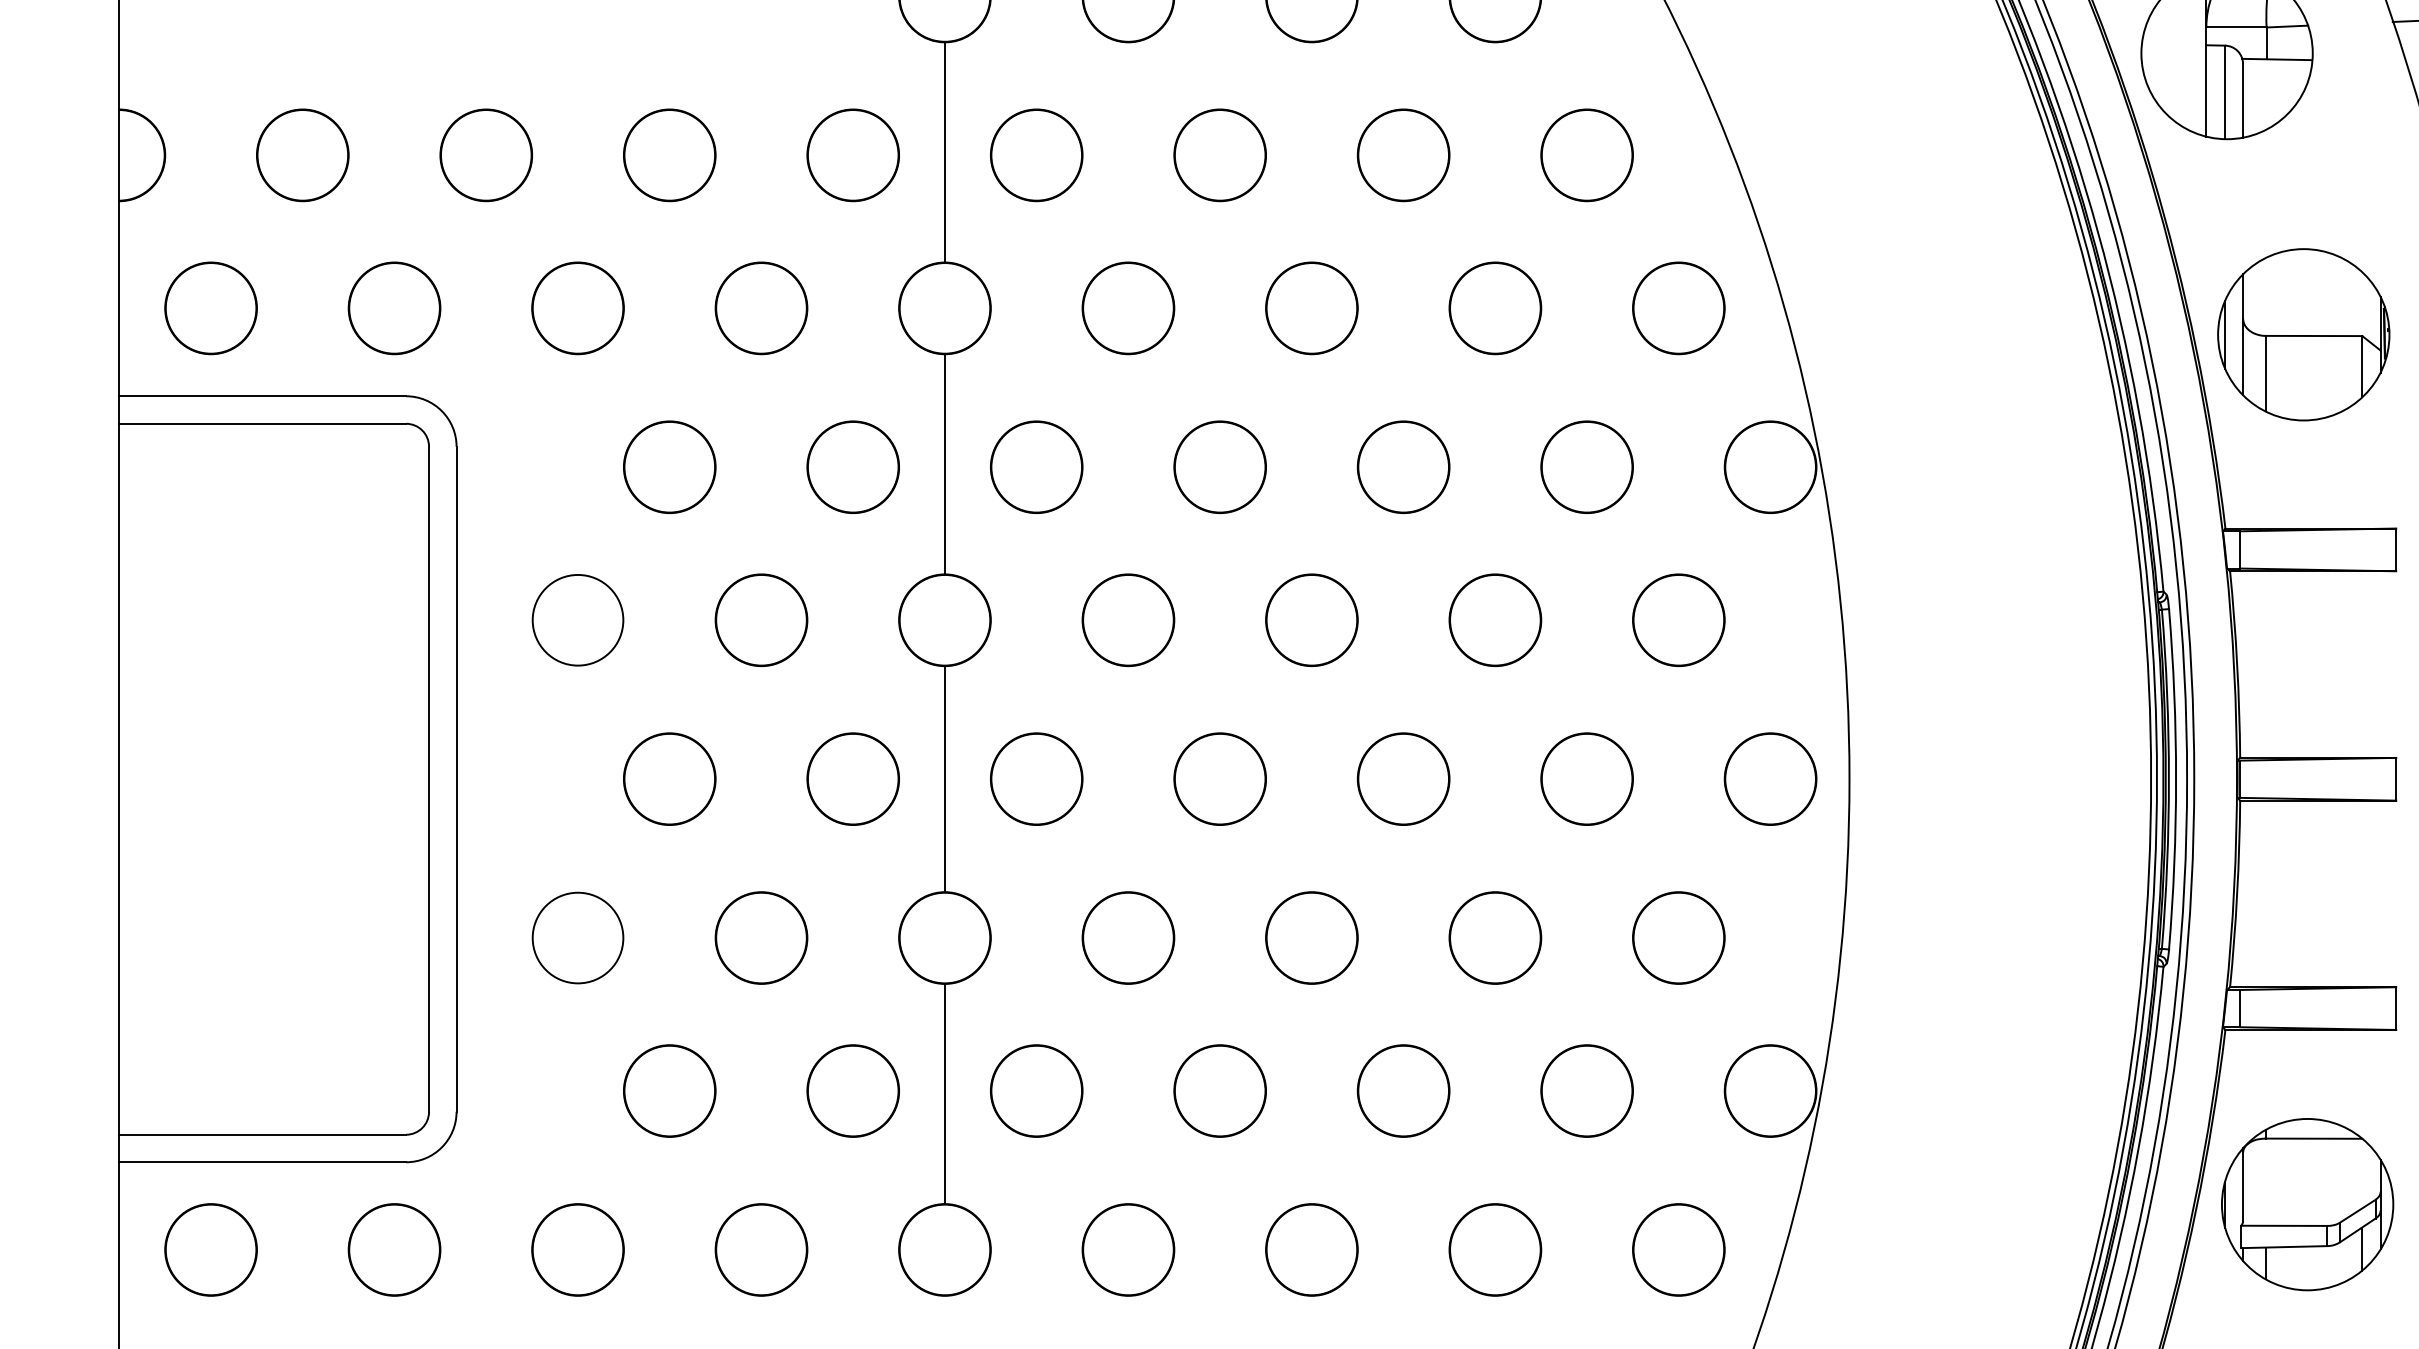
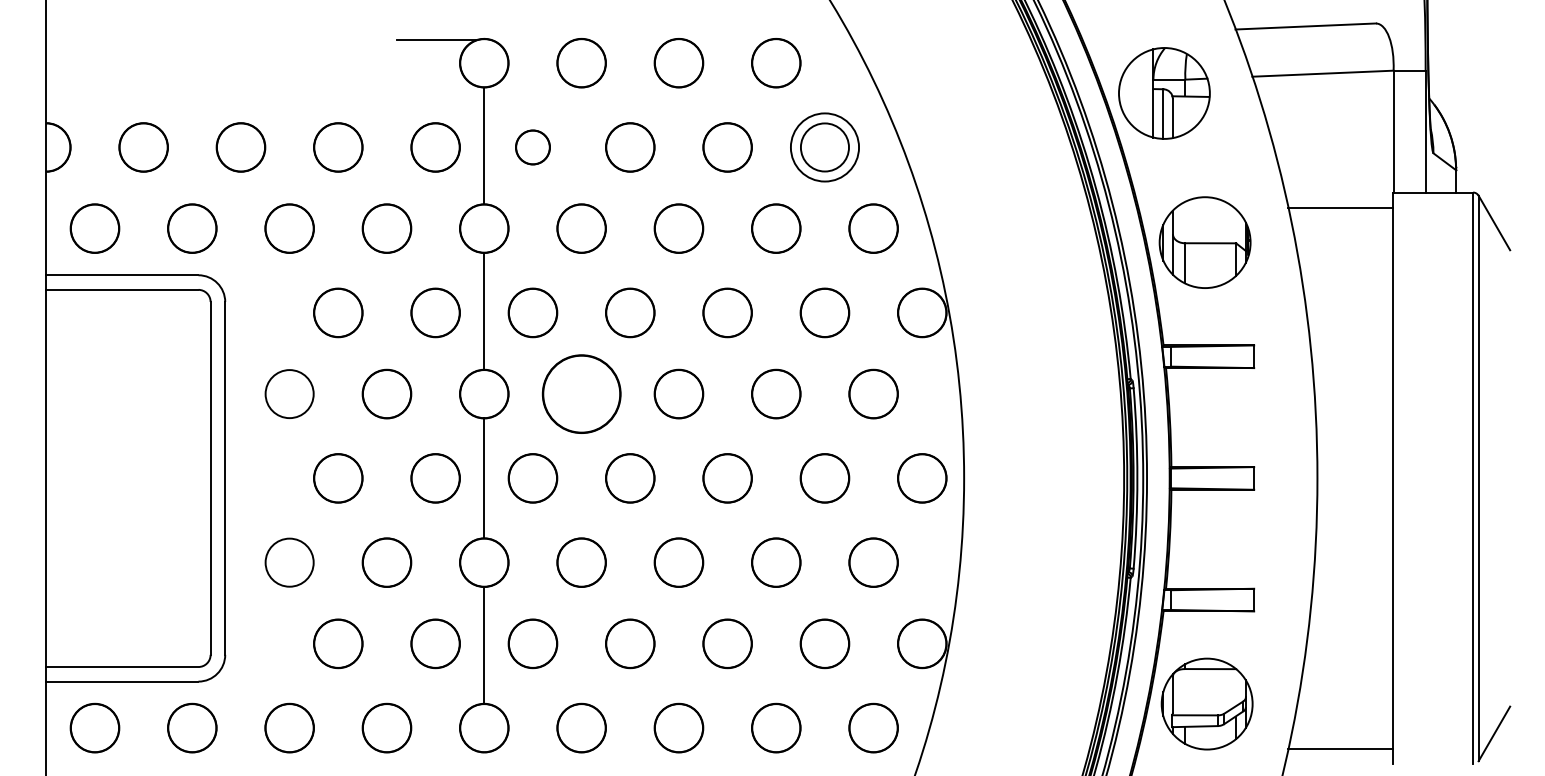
part: (1035, 155) -> (532, 147), size x0.7
circle: (1586, 155) -> (824, 147), size x1.4
part: (1128, 619) -> (581, 393), size x1.6

